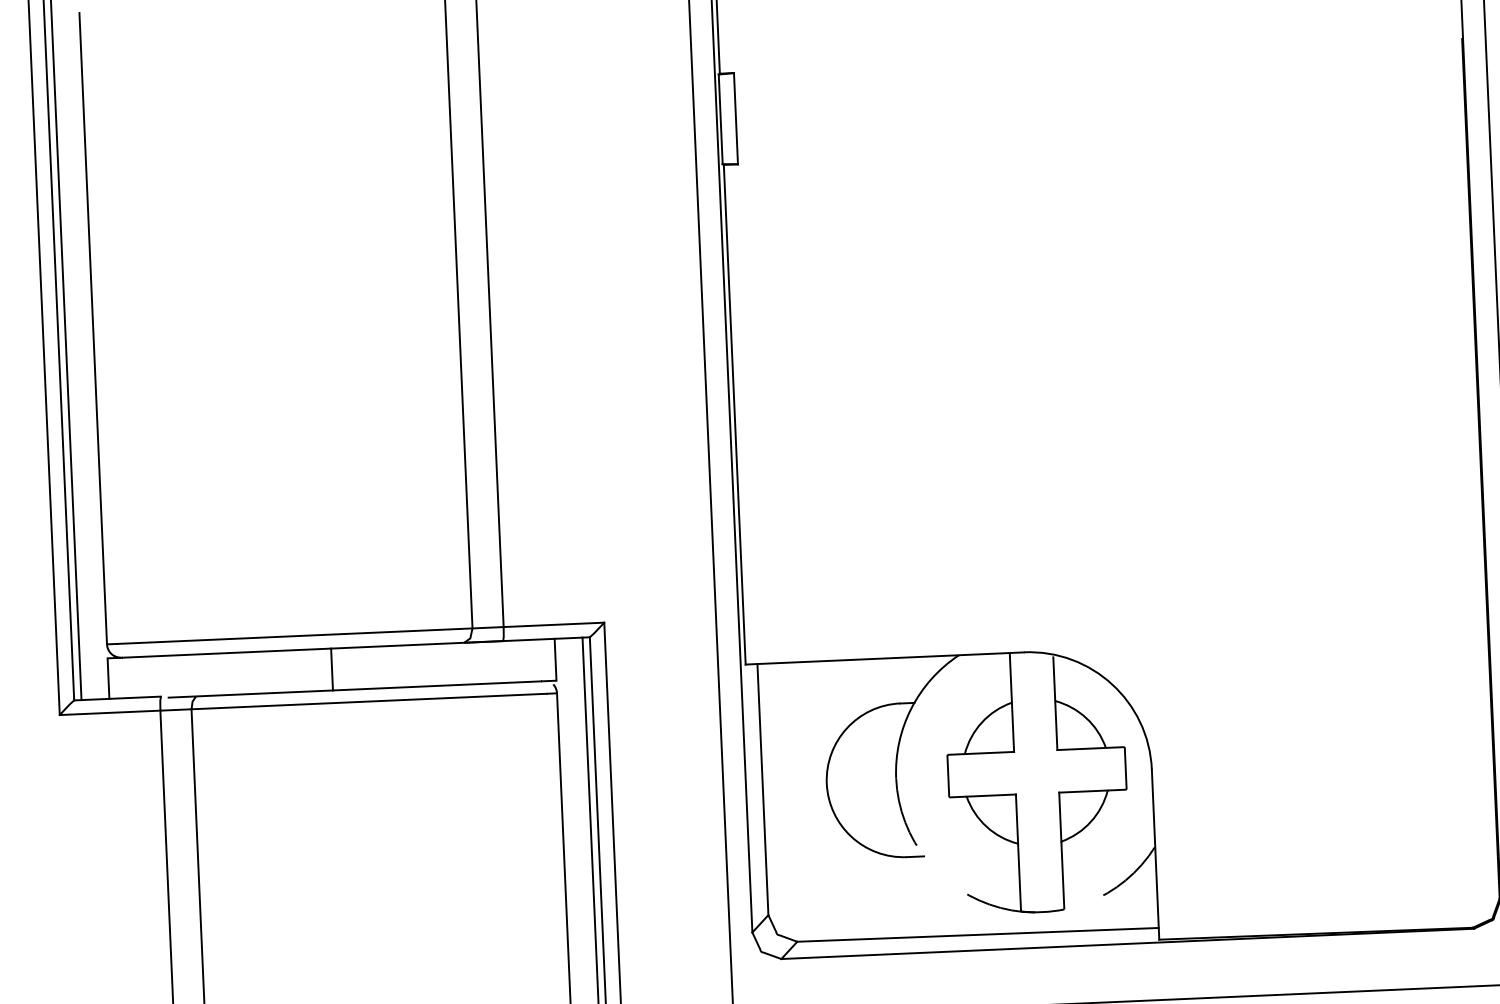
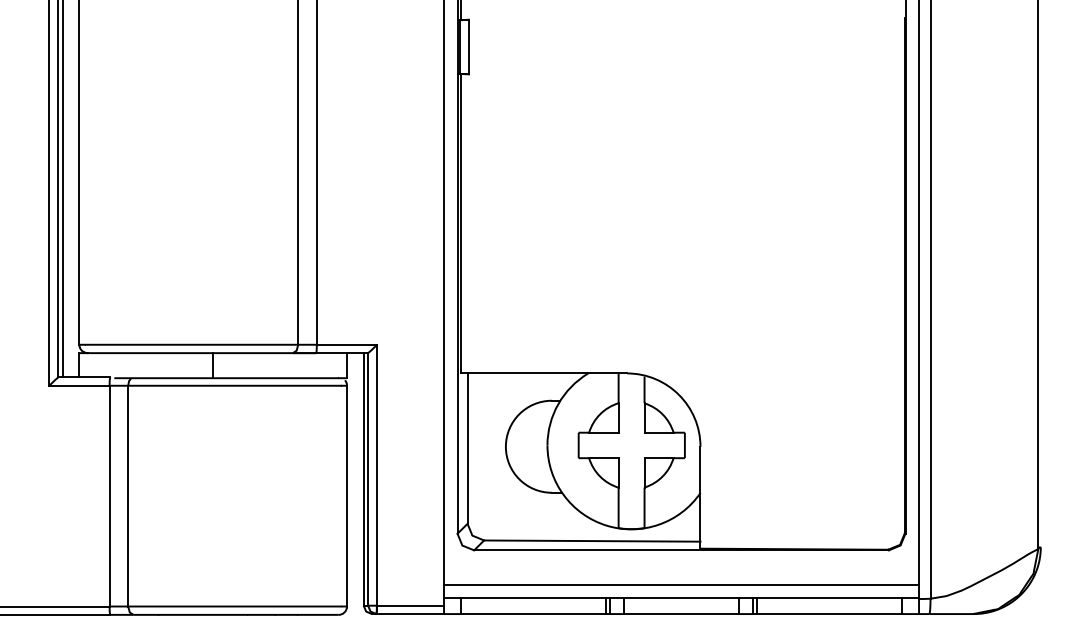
arc: (1000, 907) -> (606, 525), dashed -> solid

